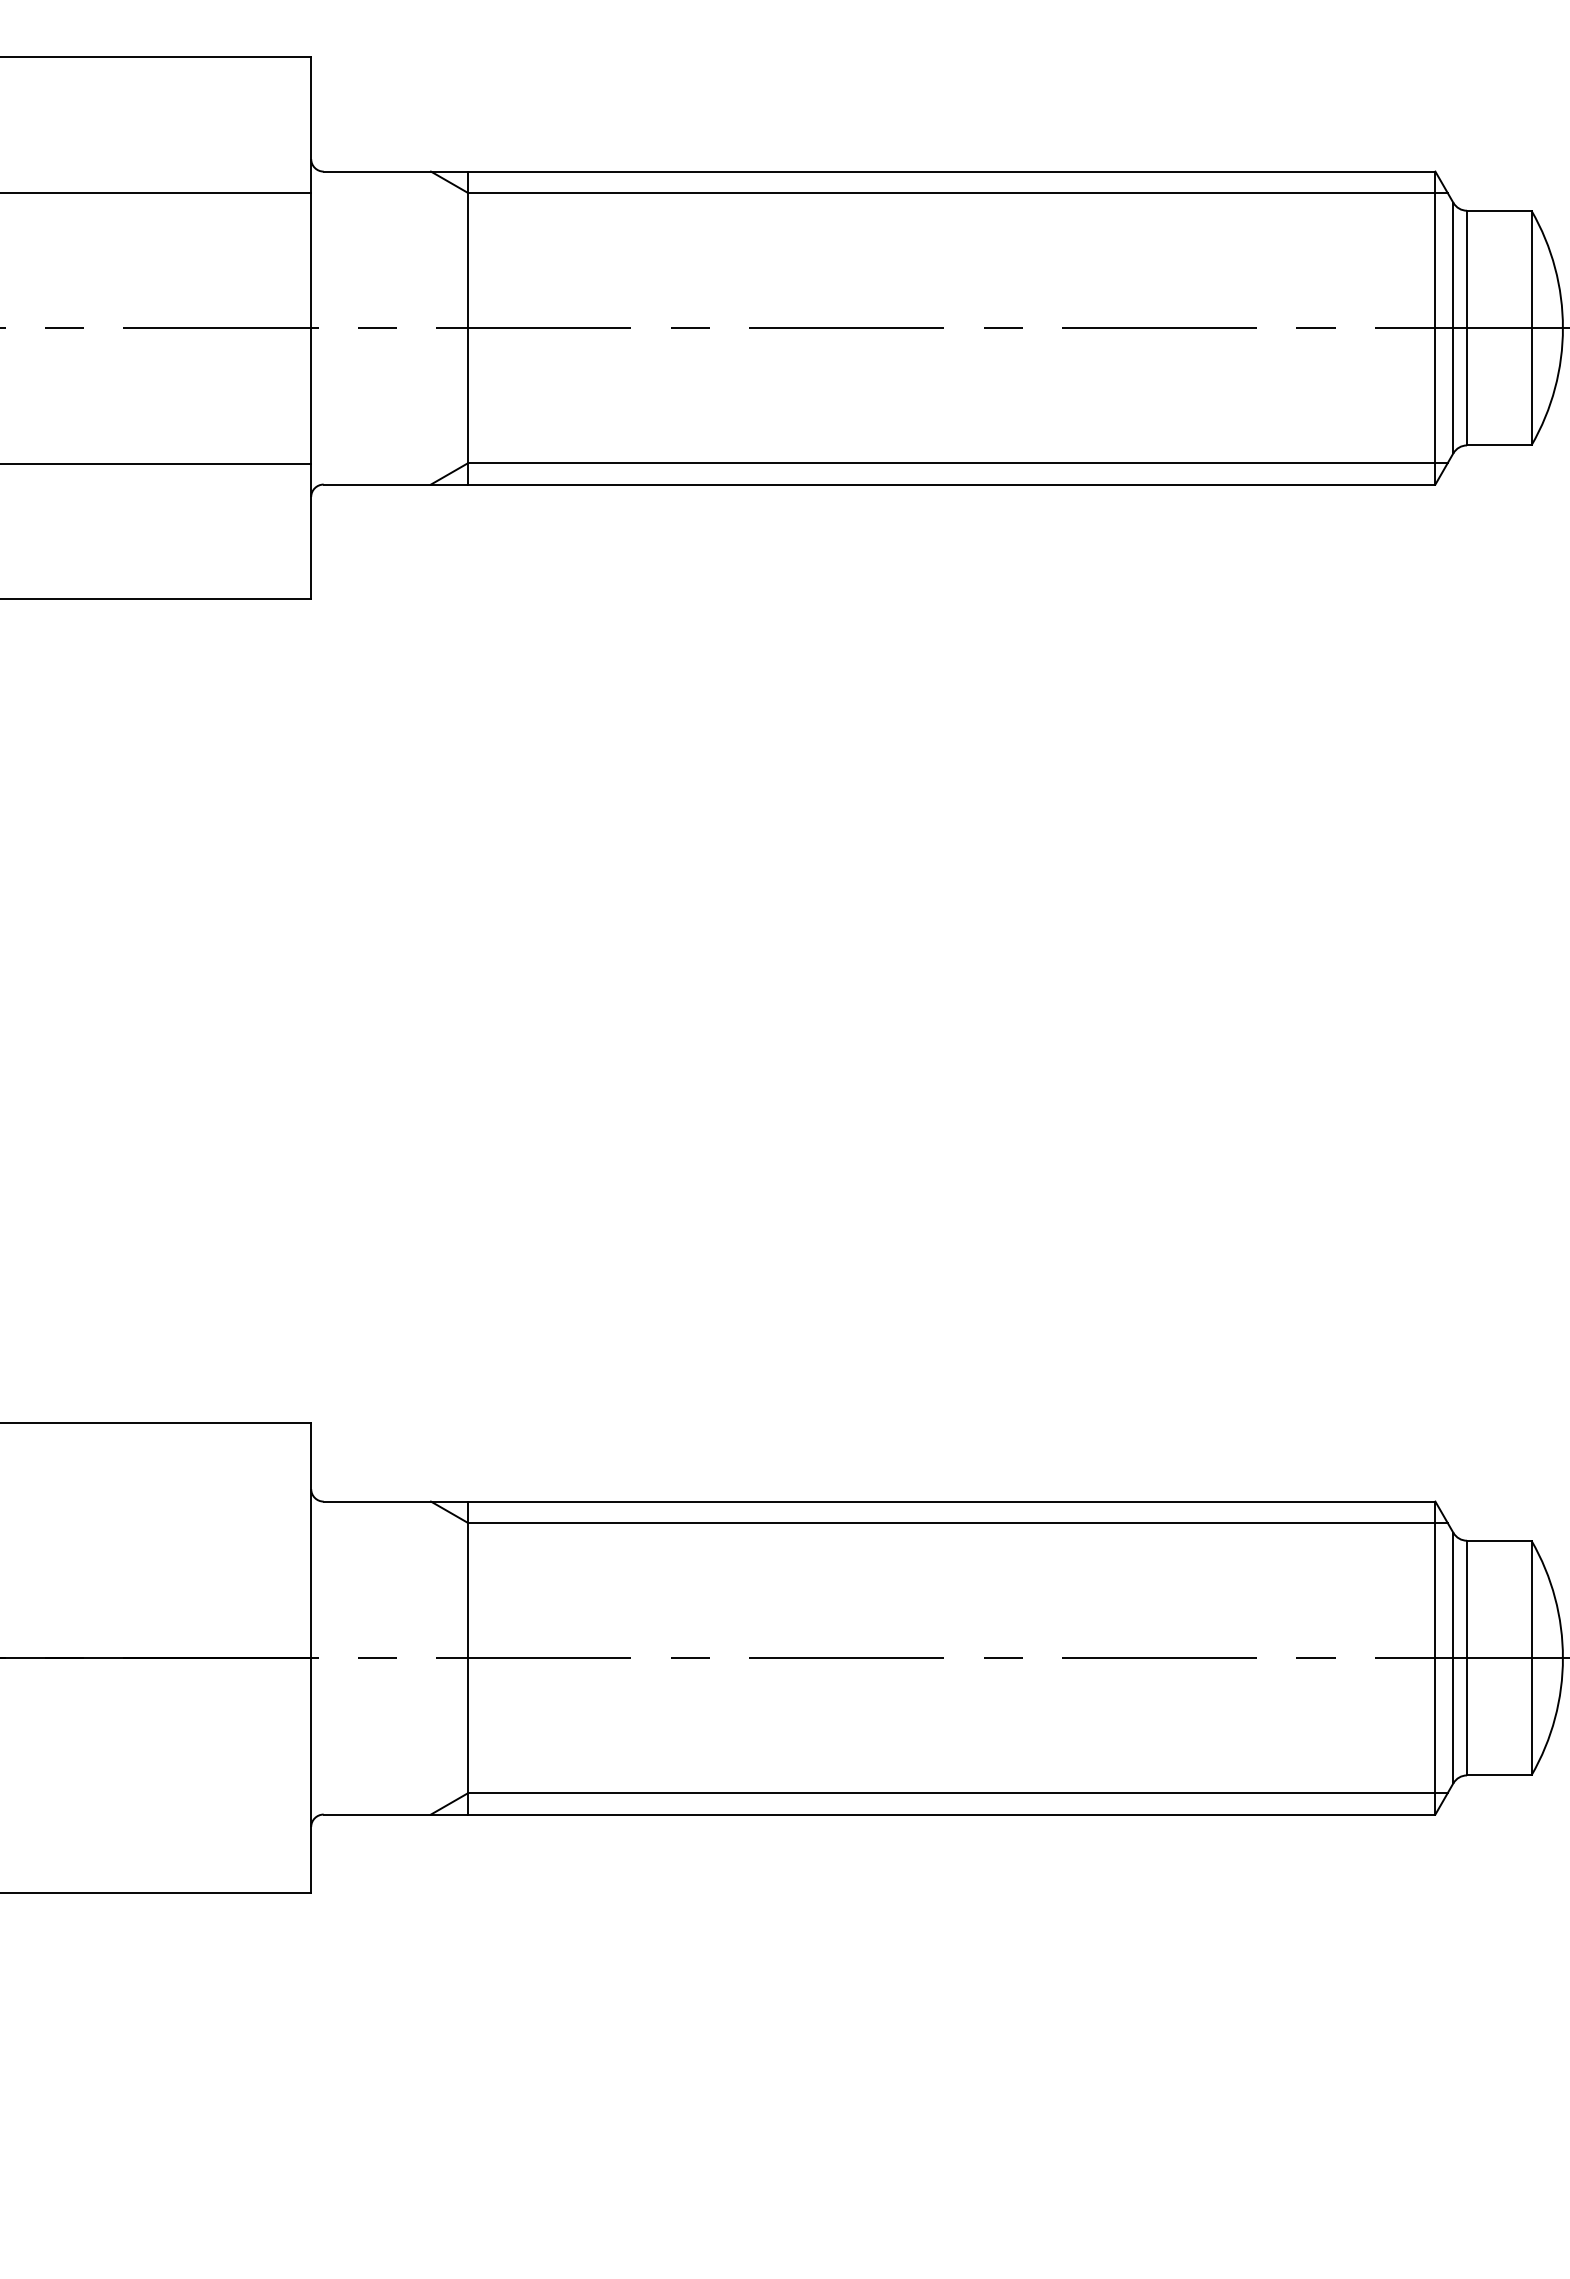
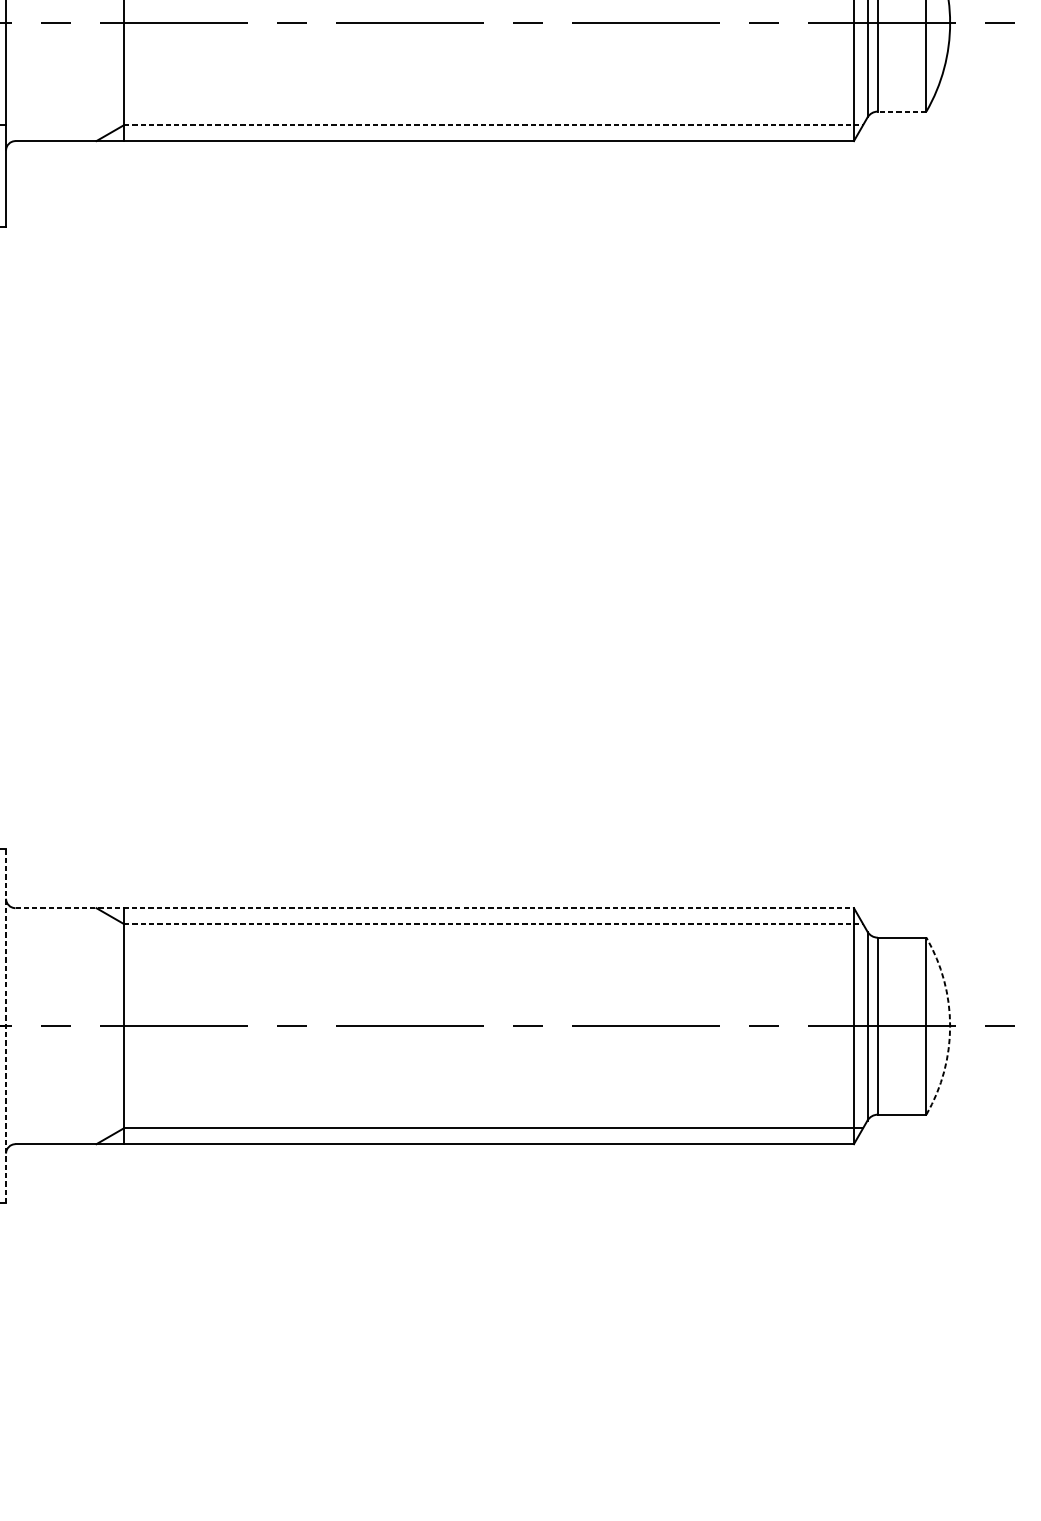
line: (1498, 445) -> (901, 111), solid -> dashed
line: (957, 463) -> (493, 125), solid -> dashed
line: (879, 1501) -> (434, 908), solid -> dashed
line: (957, 1522) -> (493, 923), solid -> dashed
line: (311, 1658) -> (6, 1026), solid -> dashed
arc: (1562, 1658) -> (949, 1026), solid -> dashed

